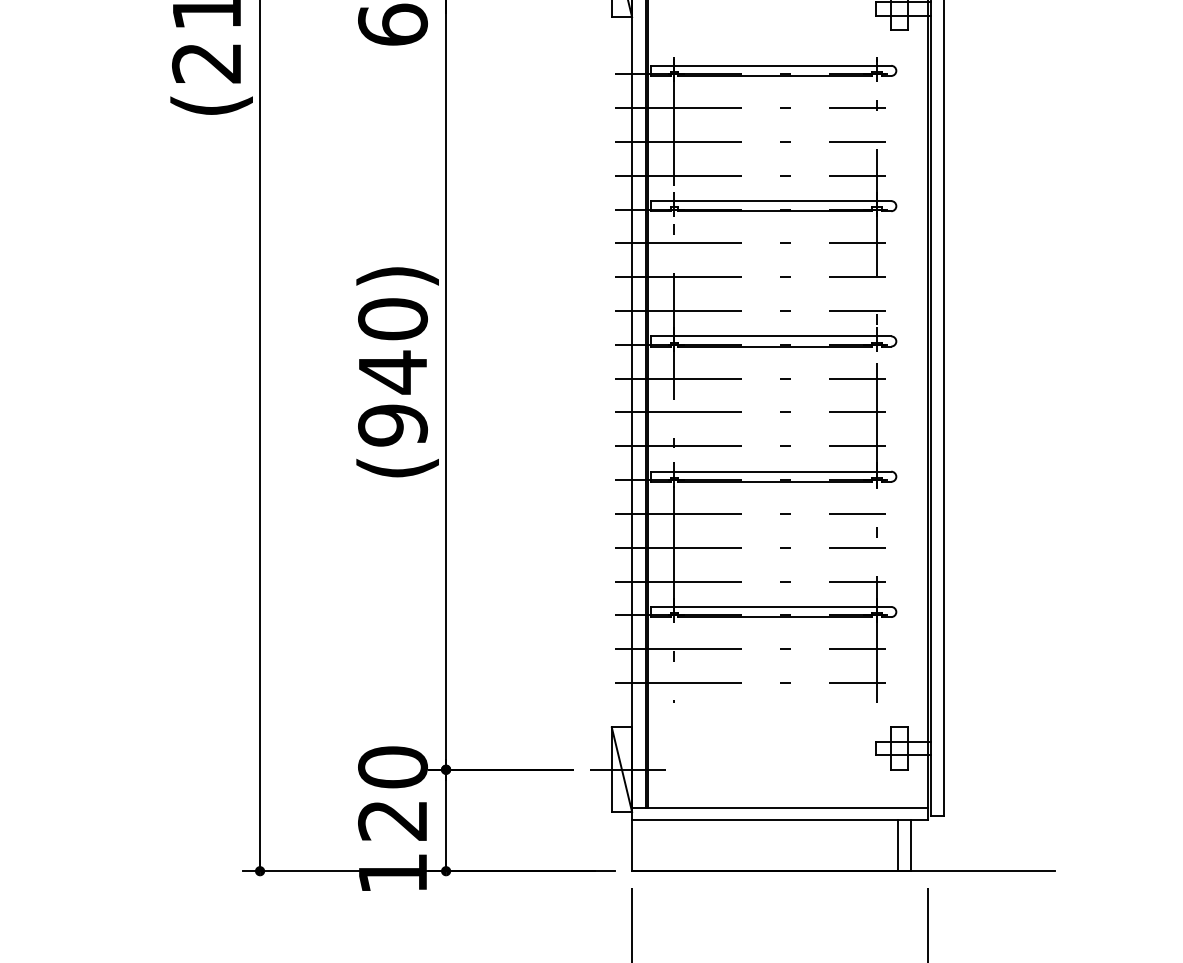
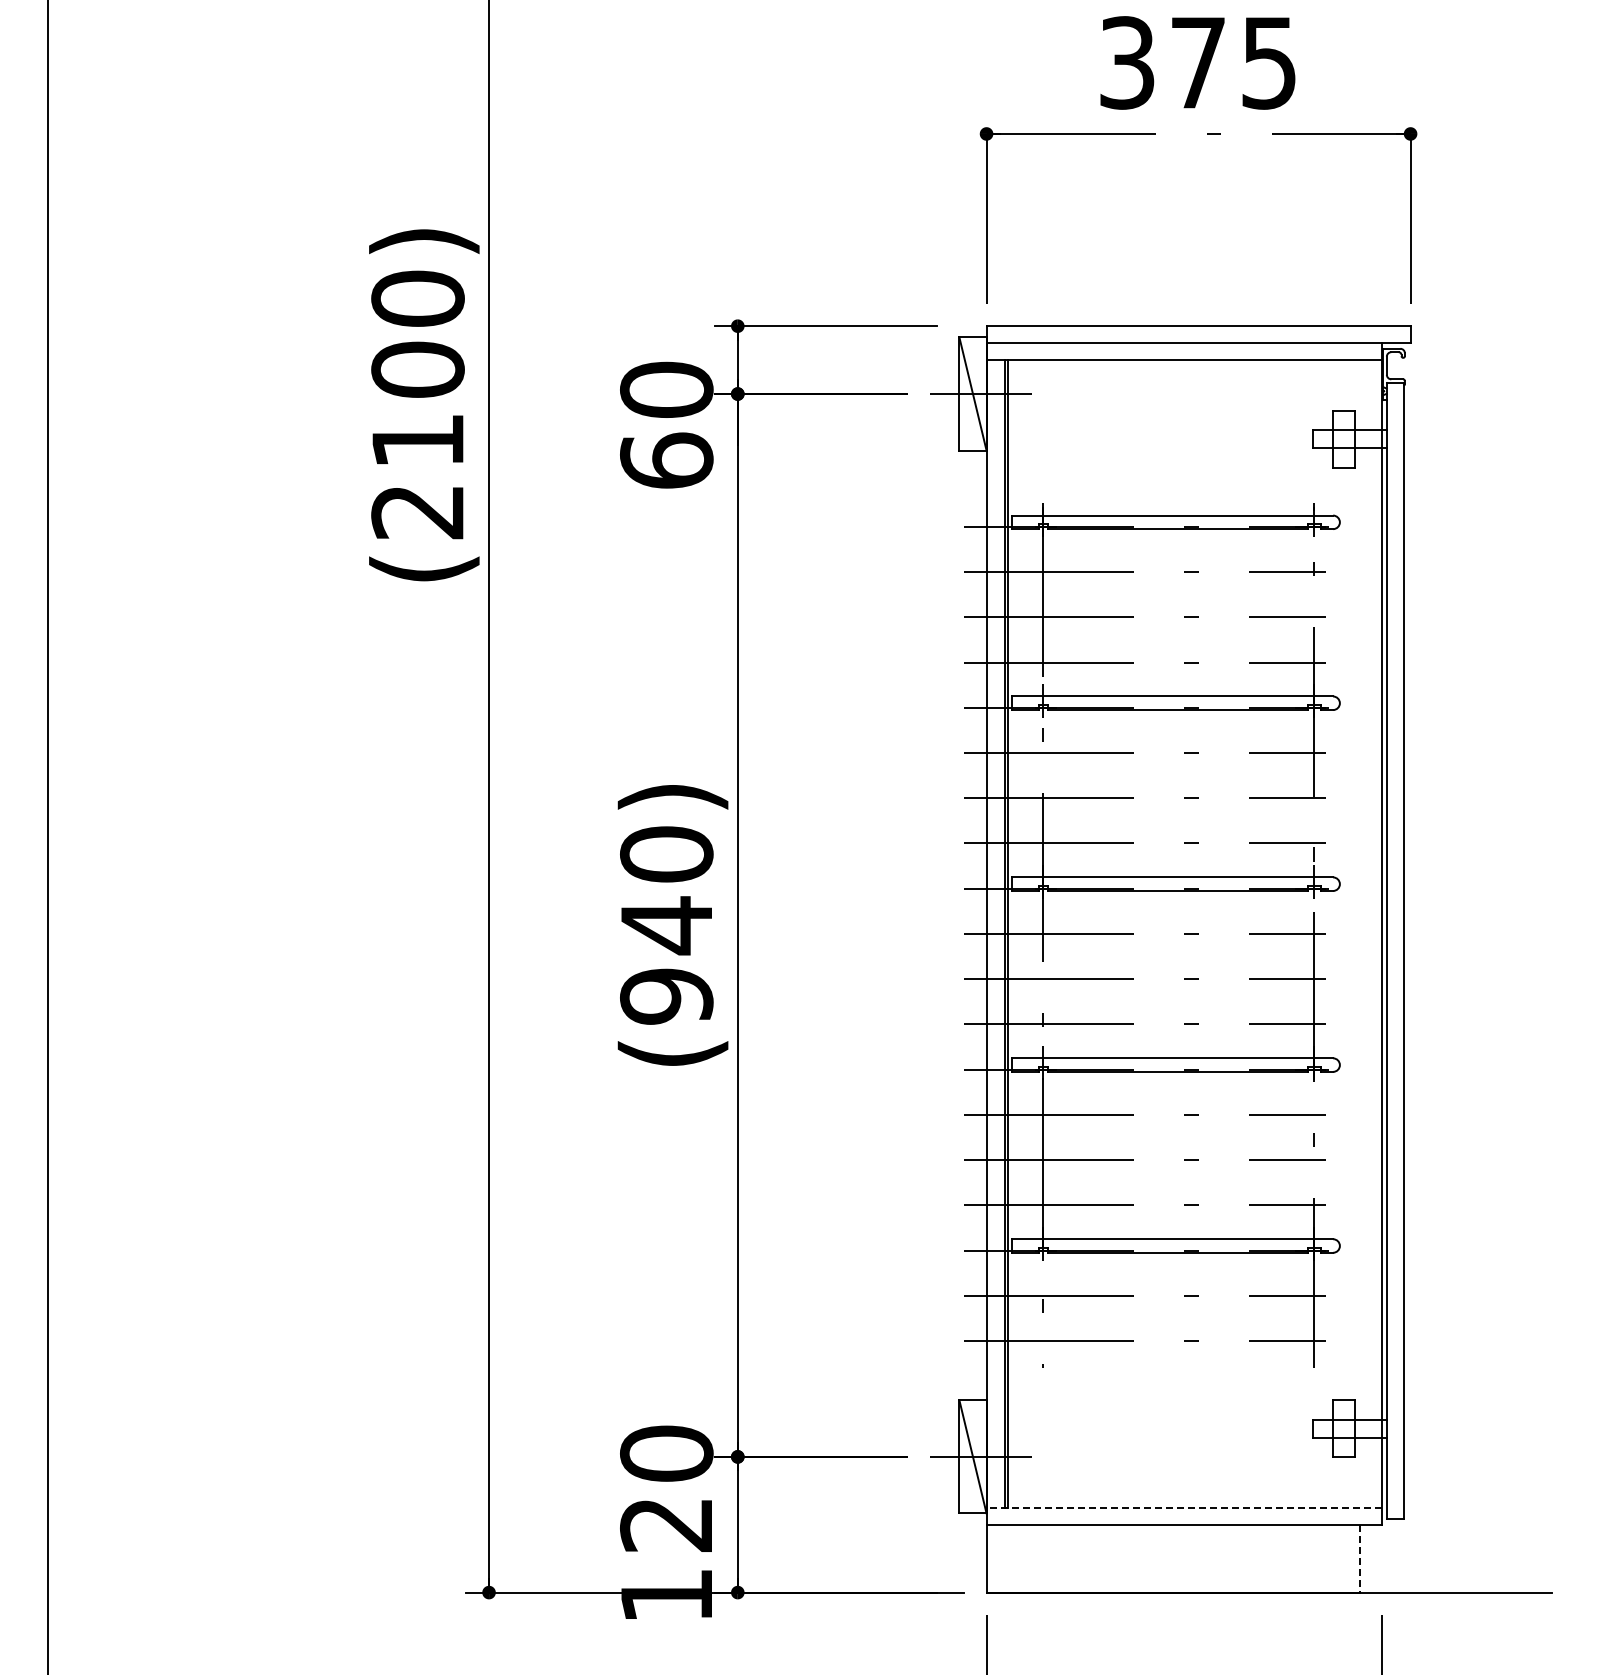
line: (780, 807) -> (1184, 1507), solid -> dashed
line: (898, 845) -> (1342, 1558), removed
line: (910, 845) -> (1359, 1558), solid -> dashed

